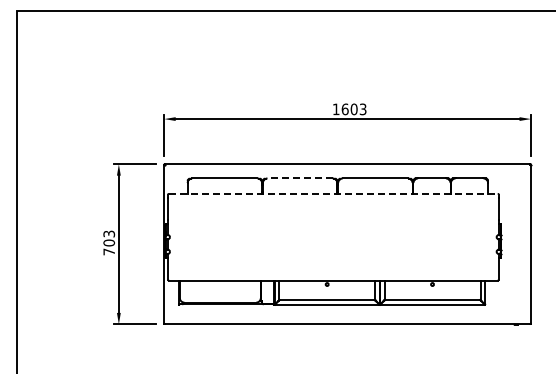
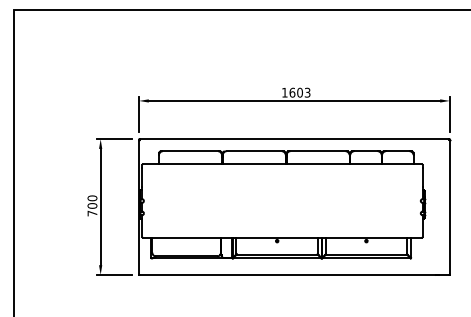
line: (300, 178) -> (254, 151), dashed -> solid
line: (333, 193) -> (282, 164), dashed -> solid
text: (108, 233) -> (91, 197), 703 -> 700

